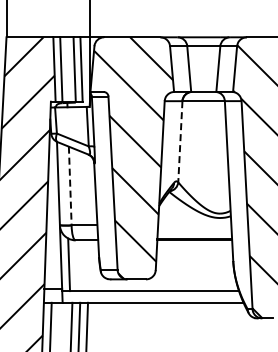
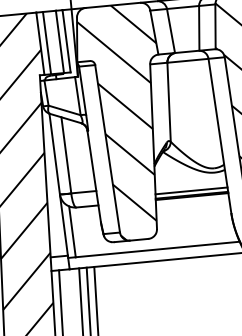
line: (180, 141) -> (169, 102), dashed -> solid
line: (70, 186) -> (66, 155), dashed -> solid
line: (194, 234) -> (191, 190), added

